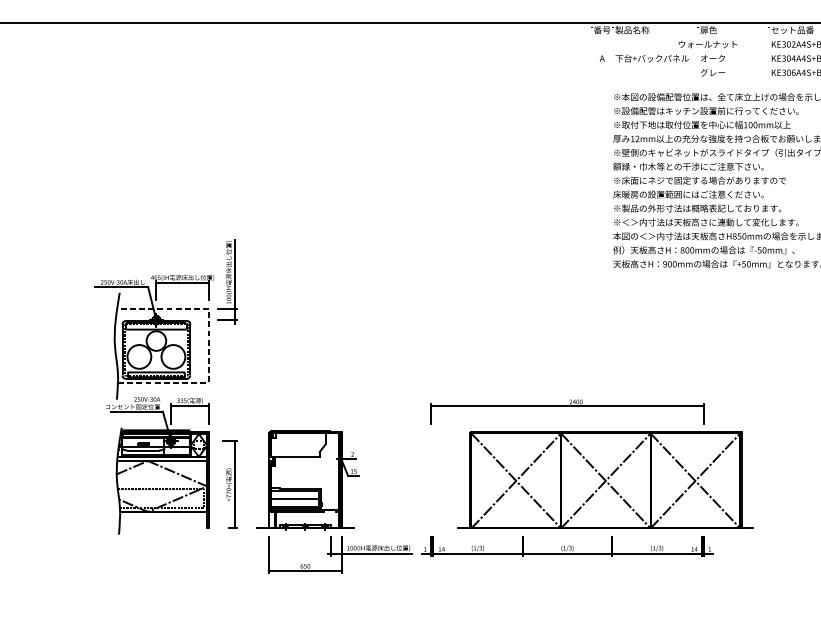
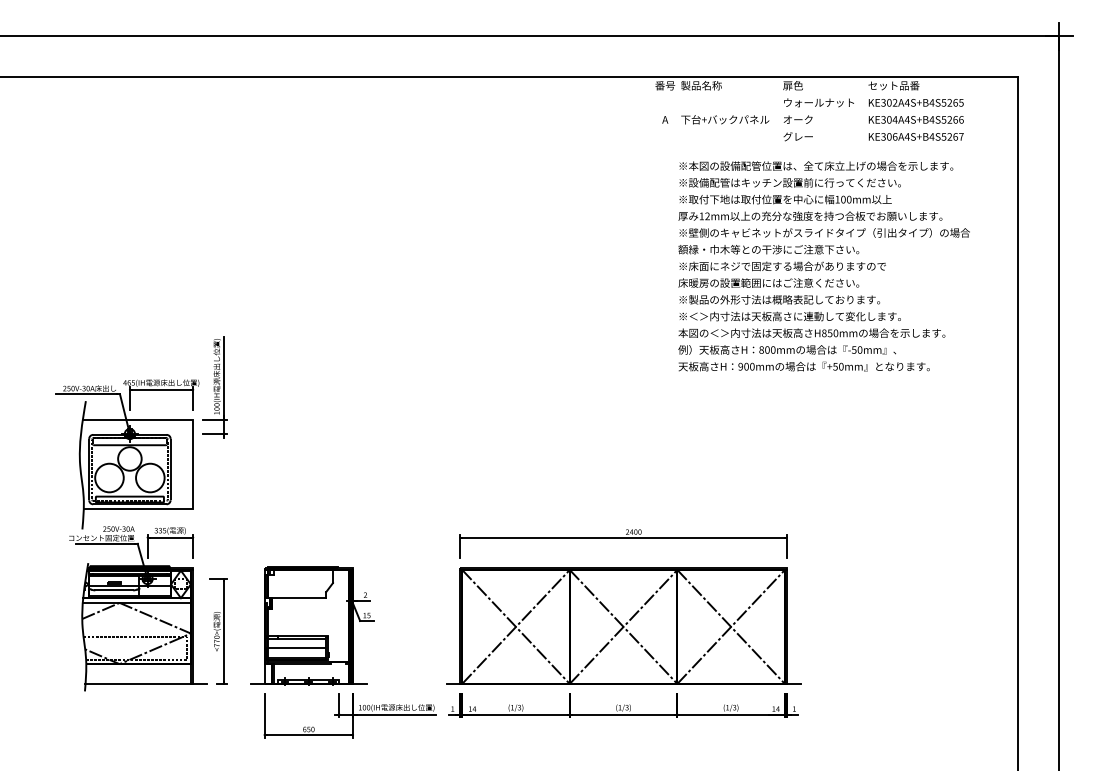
text: (707, 44) -> (818, 102), moved
line: (209, 345) -> (193, 464), dashed -> solid
part: (605, 479) -> (623, 625), moved
line: (169, 528) -> (145, 683), added

